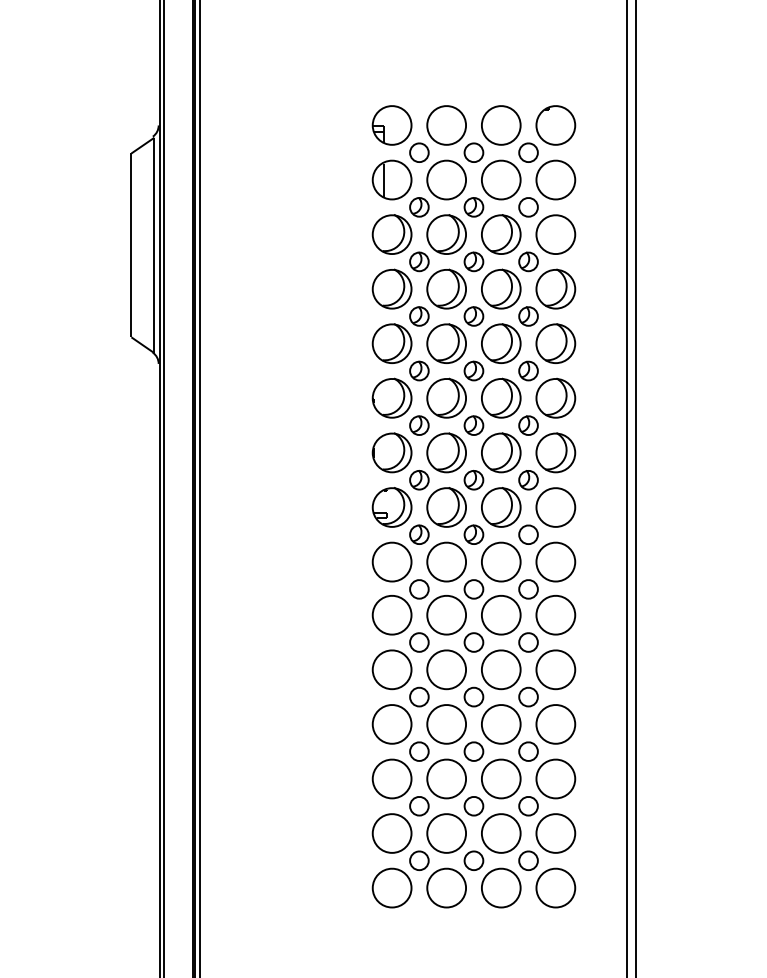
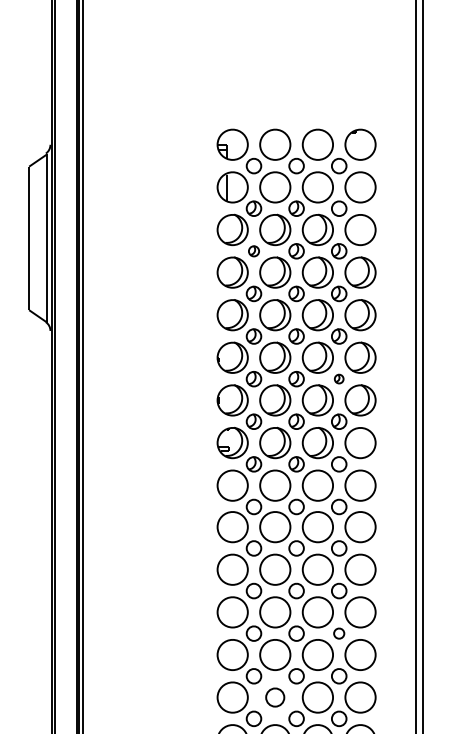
part: (419, 261) -> (254, 250), size x0.7
part: (528, 425) -> (339, 379), size x0.6
part: (528, 751) -> (339, 633), size x0.7
part: (446, 833) -> (275, 697), size x0.6

